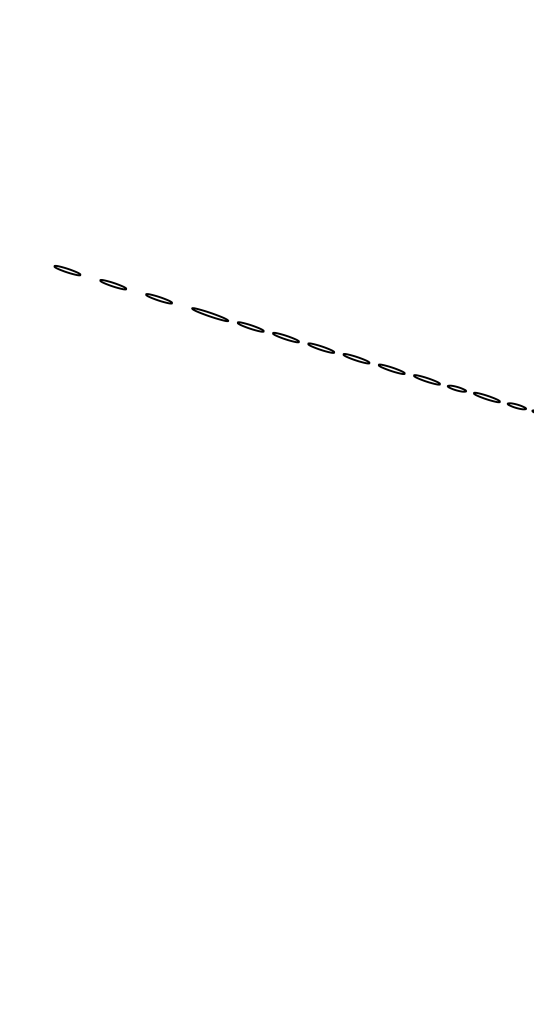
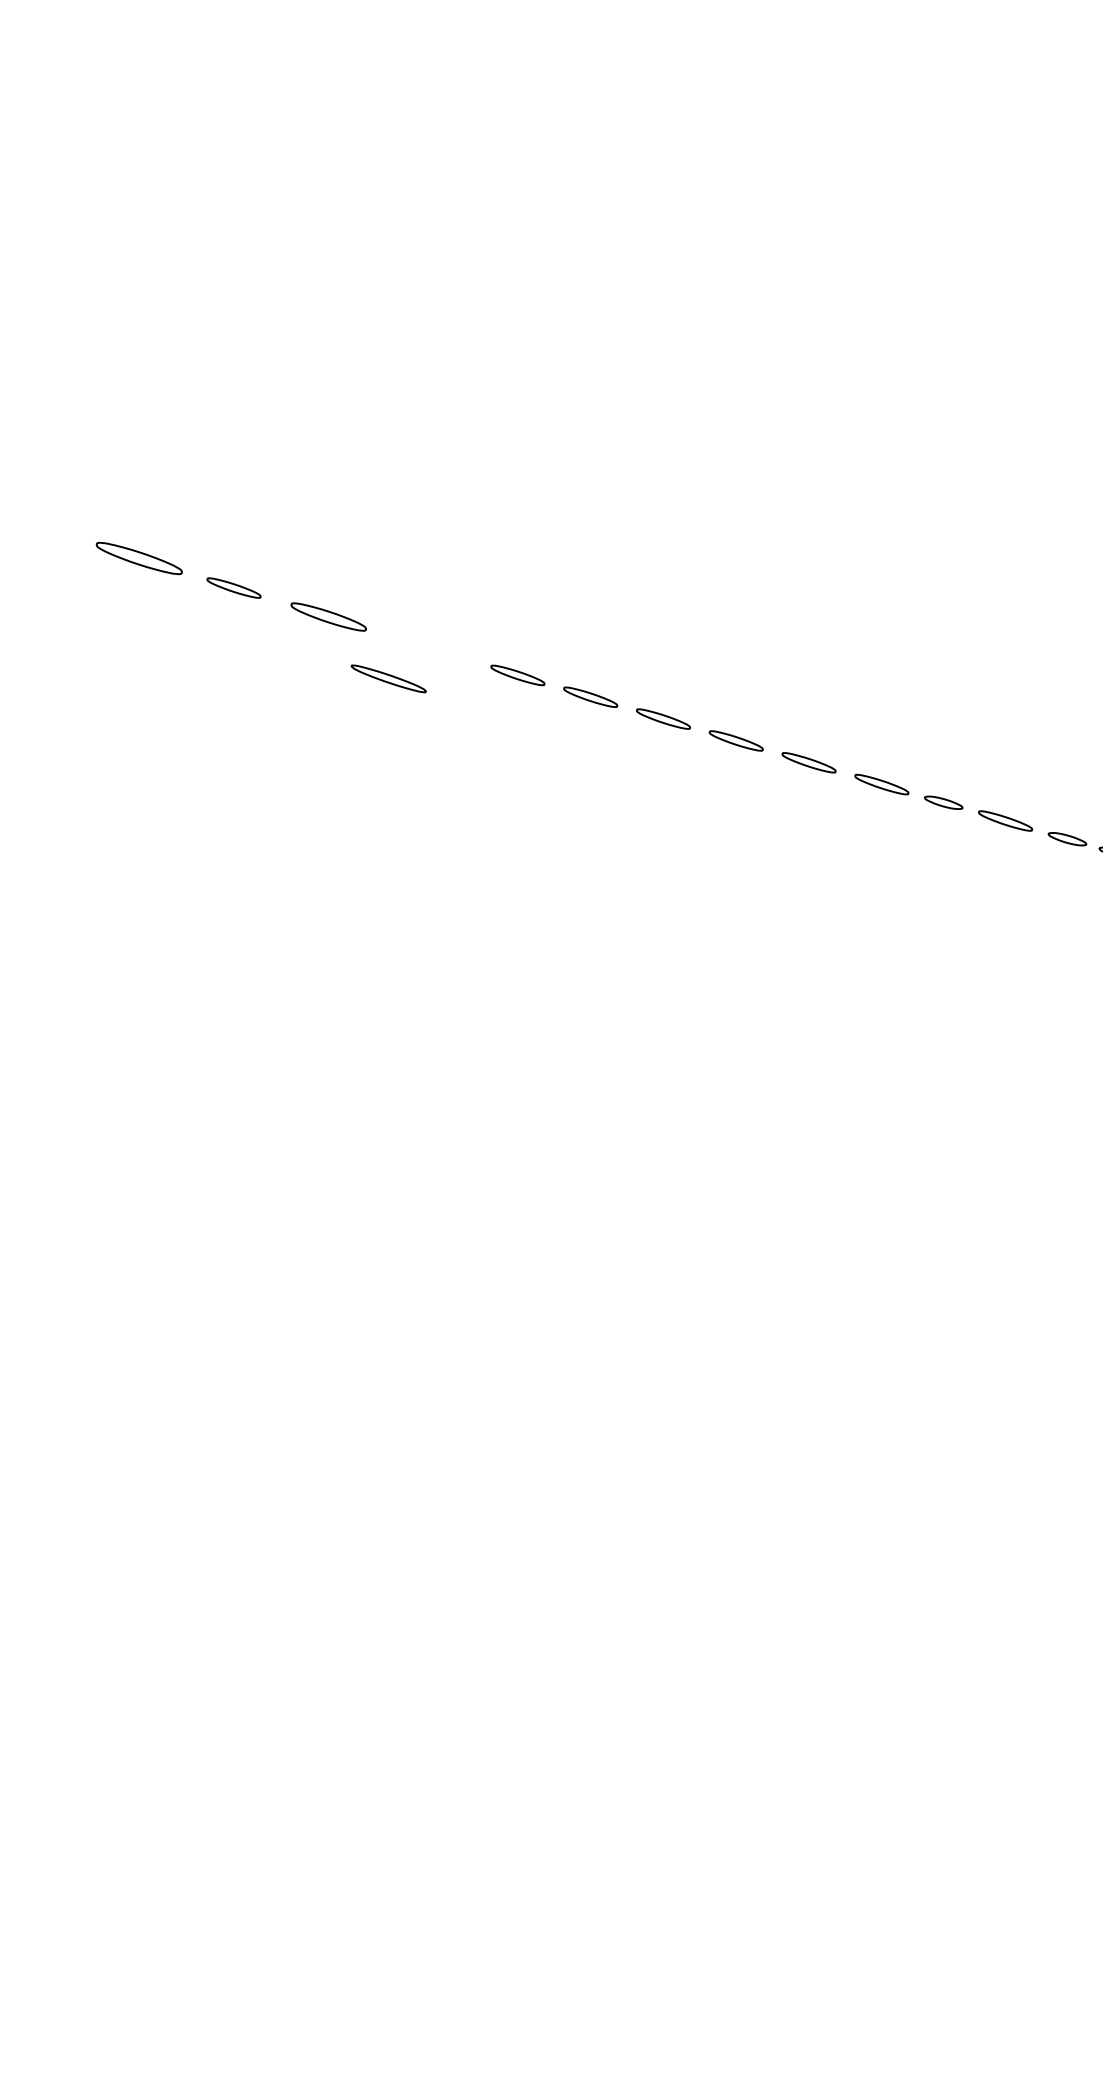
part: (67, 270) -> (139, 558), size x1.6
part: (158, 298) -> (327, 616), size x1.4
part: (210, 314) -> (389, 678), moved

